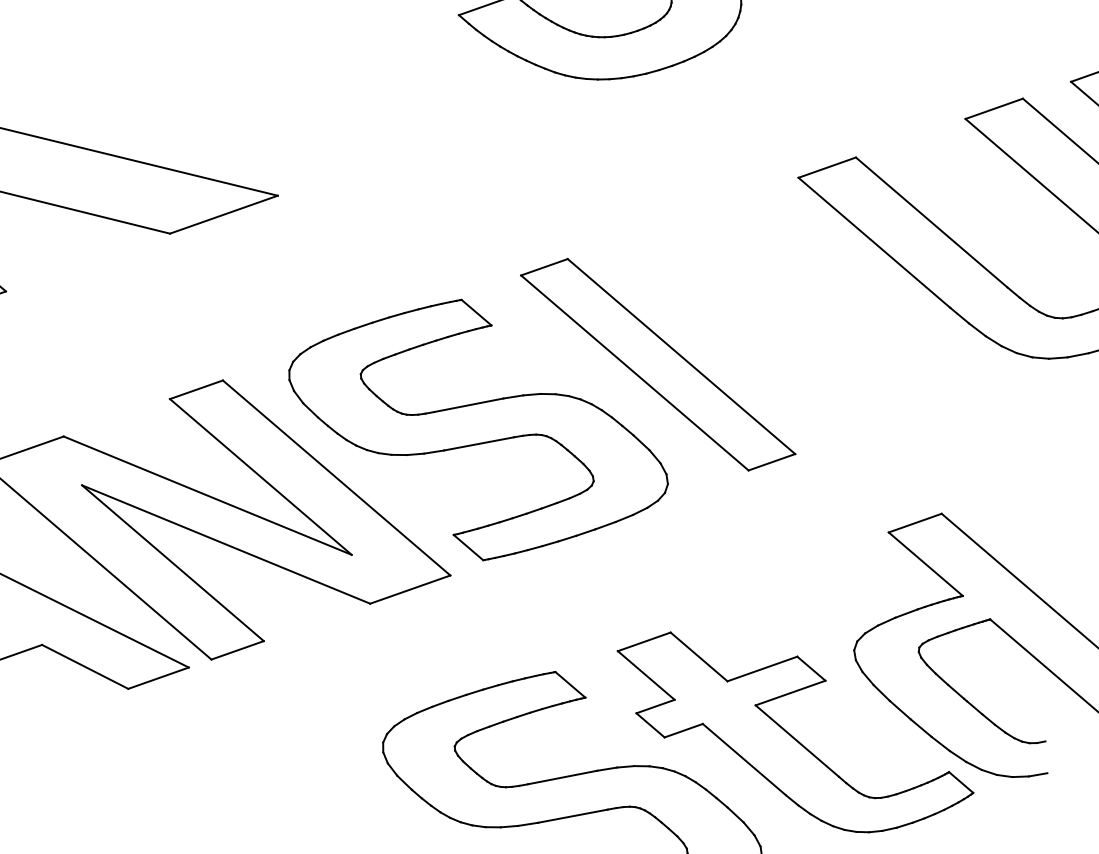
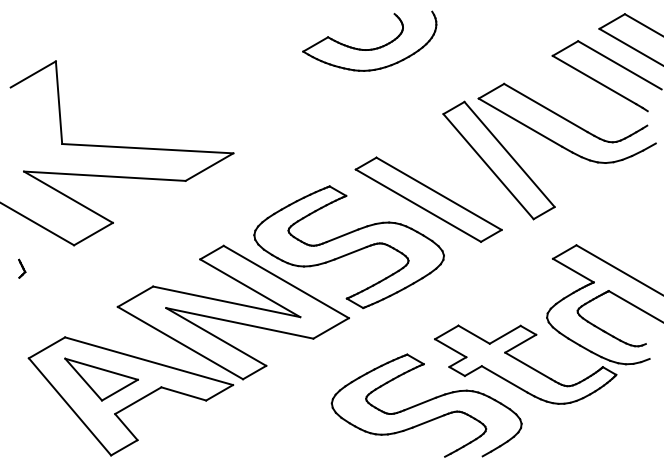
part: (815, 311) -> (498, 160), added

